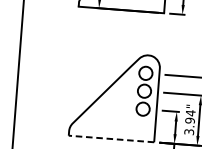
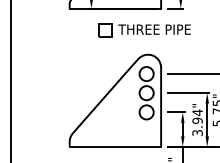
part: (147, 32) -> (144, 30), added
line: (111, 138) -> (115, 146), dashed -> solid

